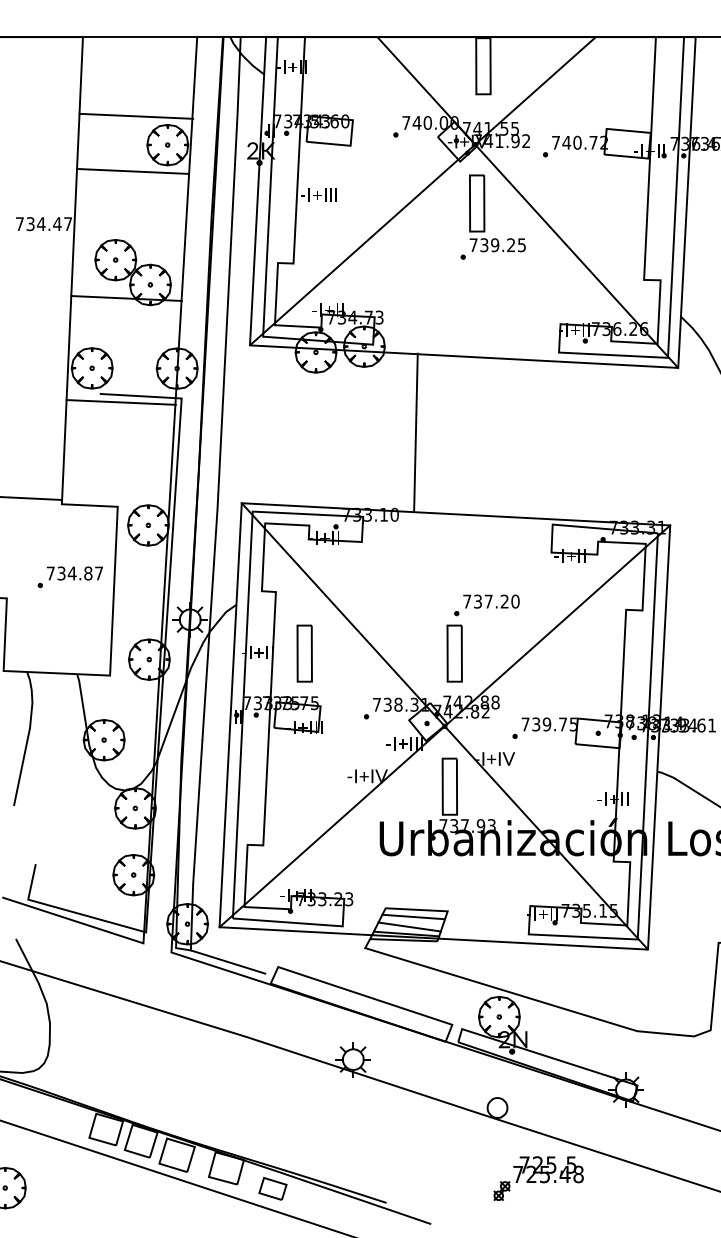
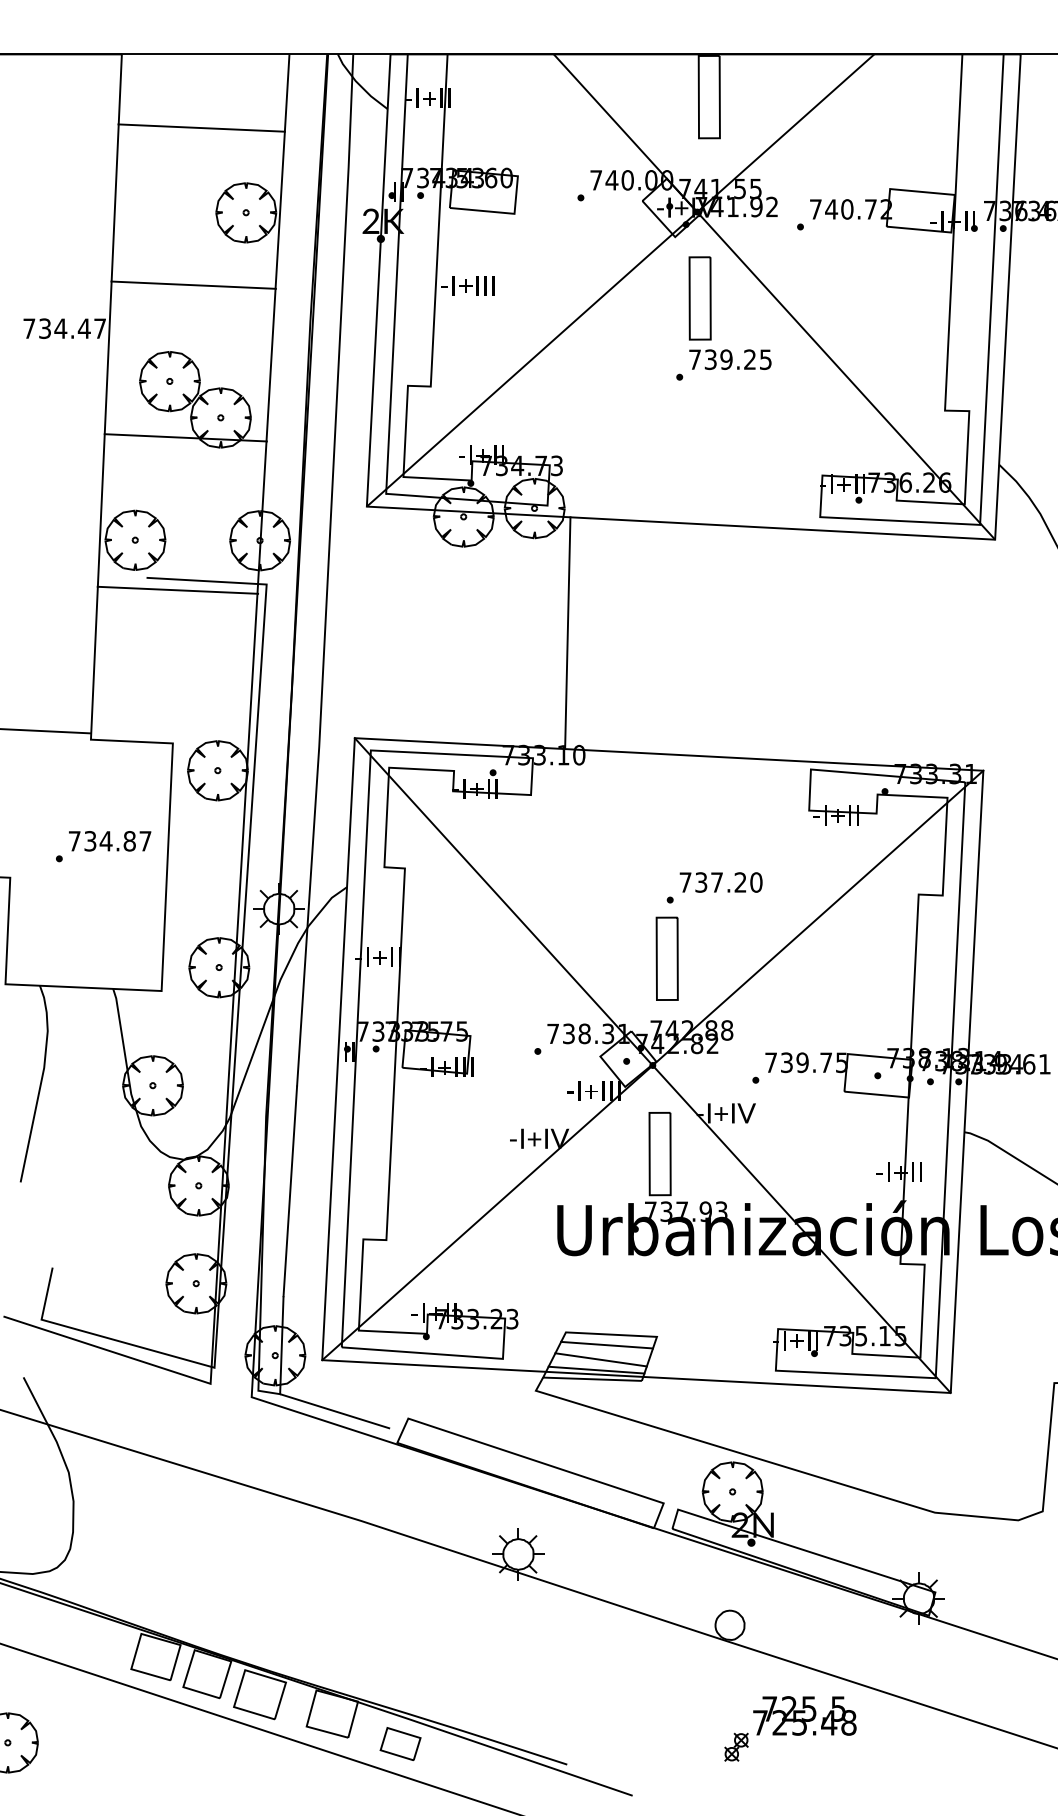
line: (136, 115) -> (201, 126), moved
line: (132, 170) -> (193, 283), moved
line: (415, 432) -> (567, 632), moved
part: (304, 653) -> (446, 958), removed

